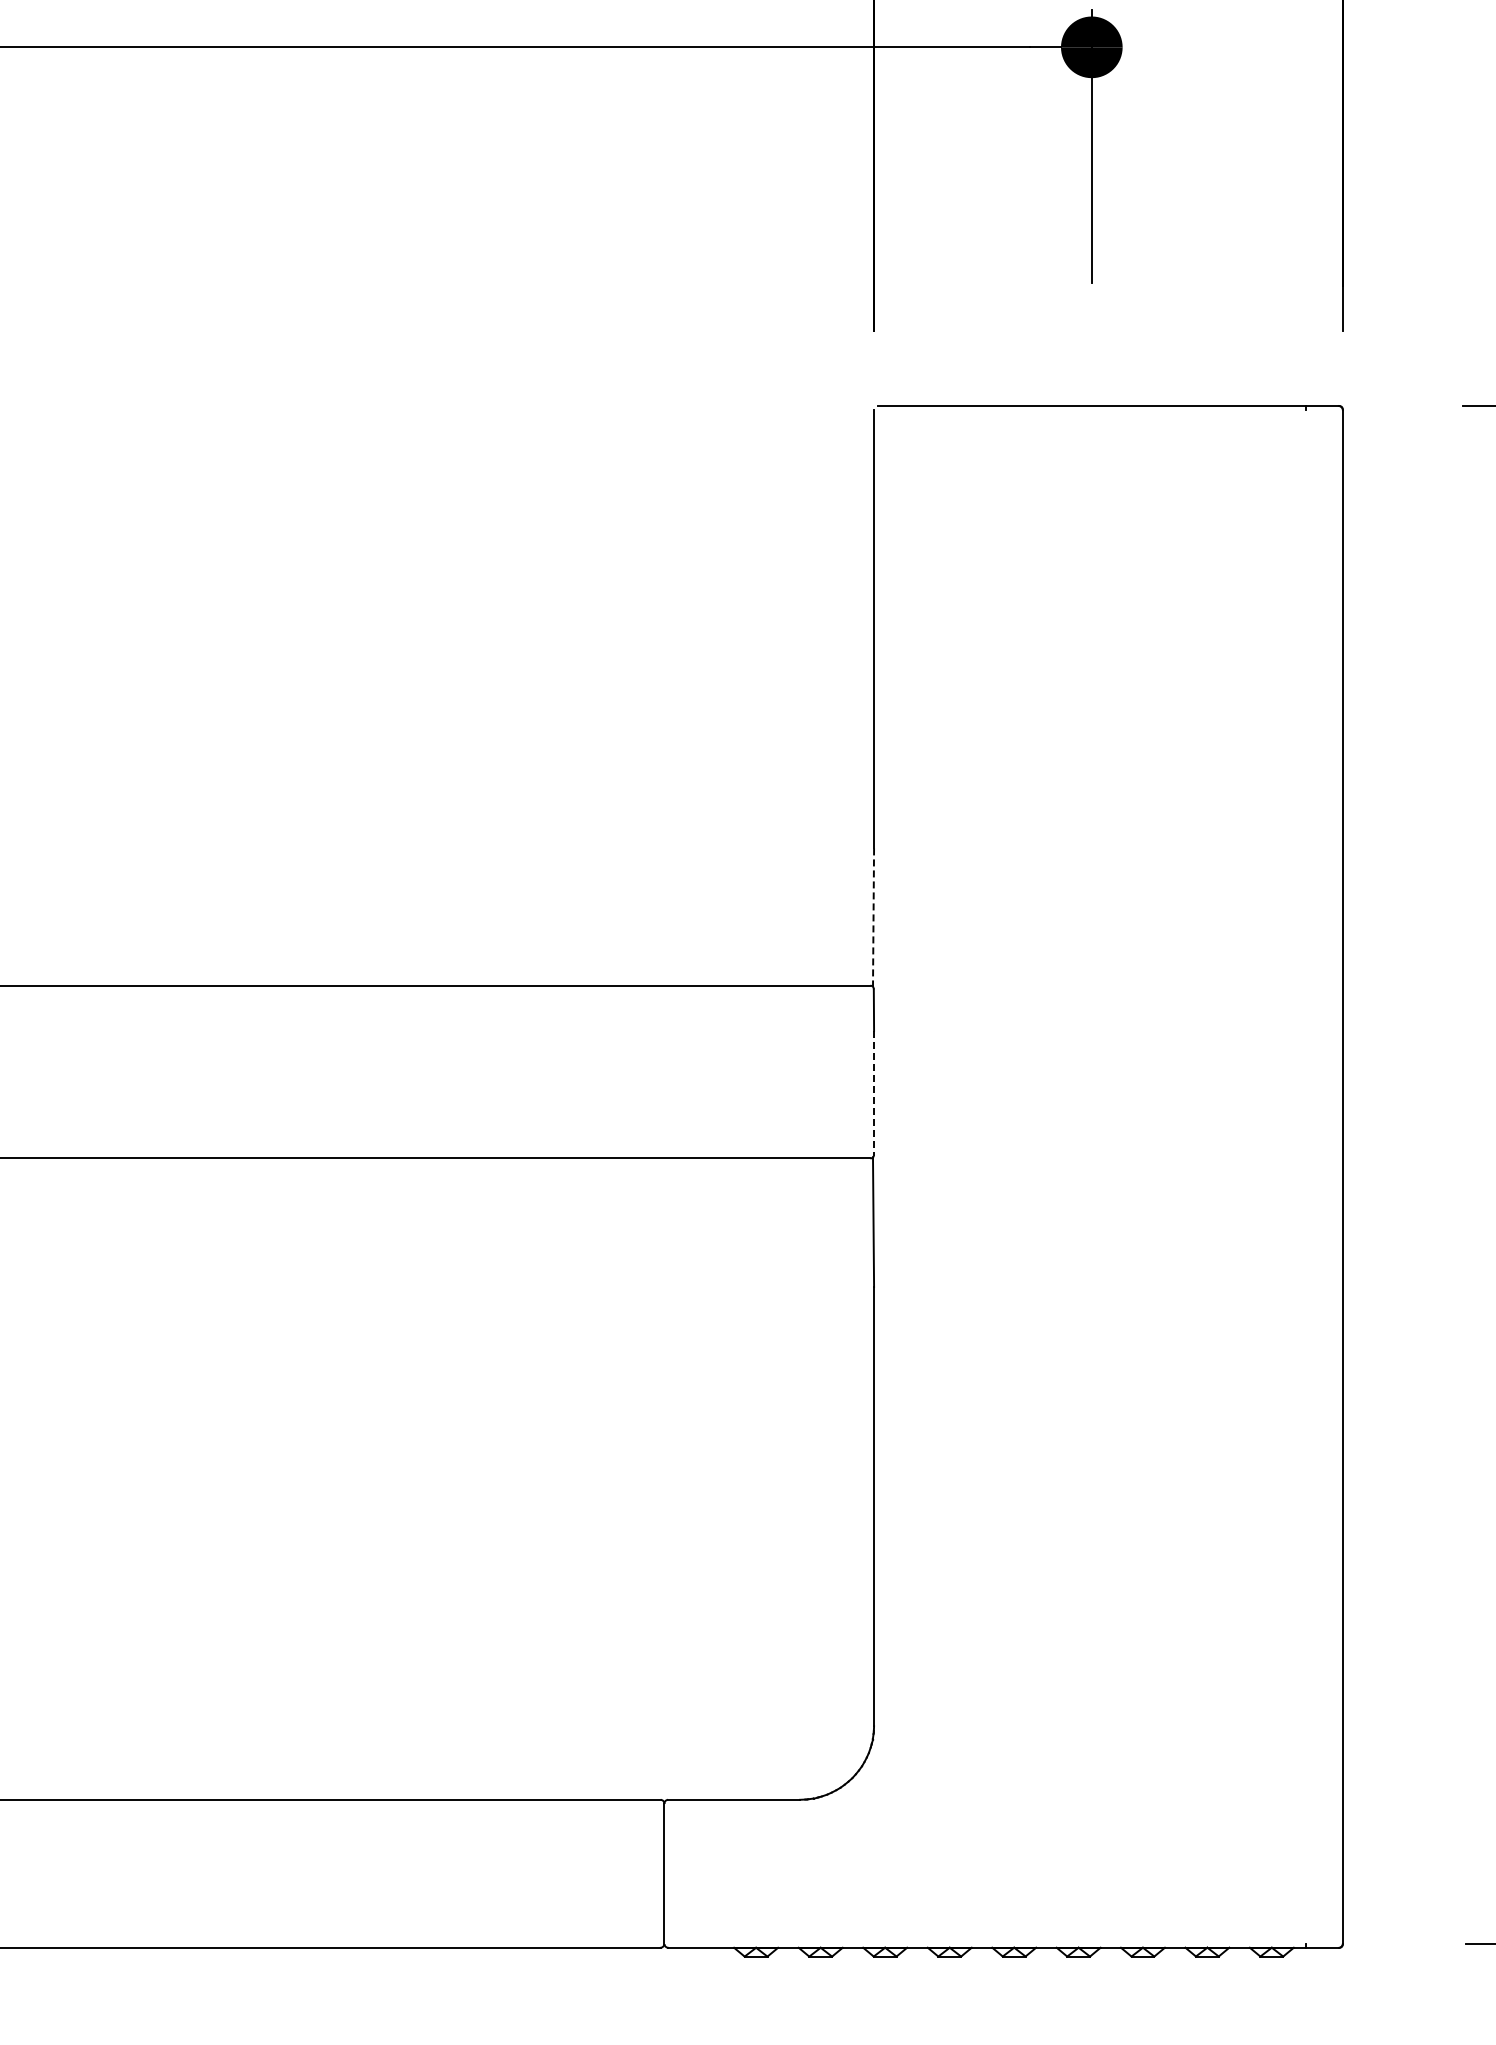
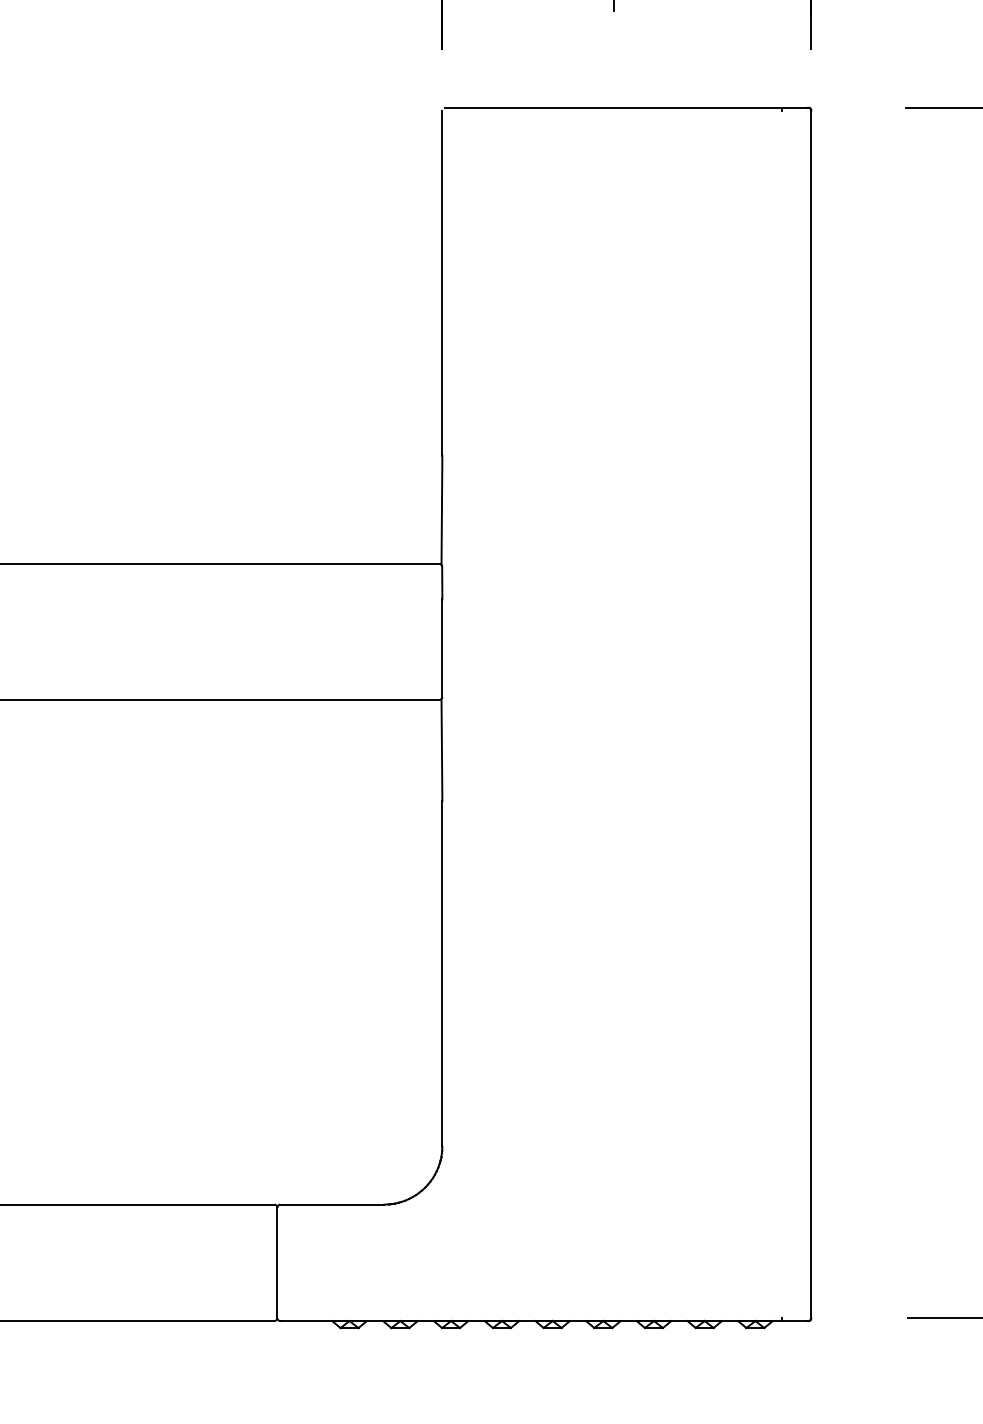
line: (873, 918) -> (441, 511), dashed -> solid
line: (874, 1092) -> (442, 647), dashed -> solid

